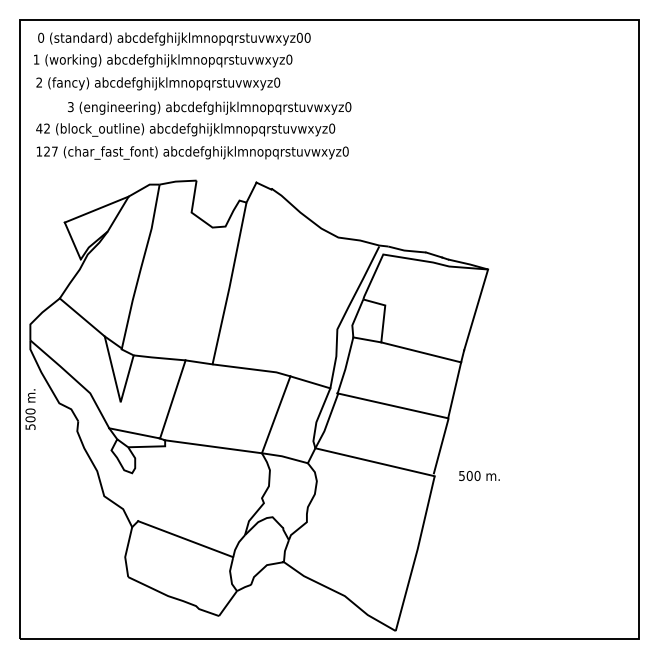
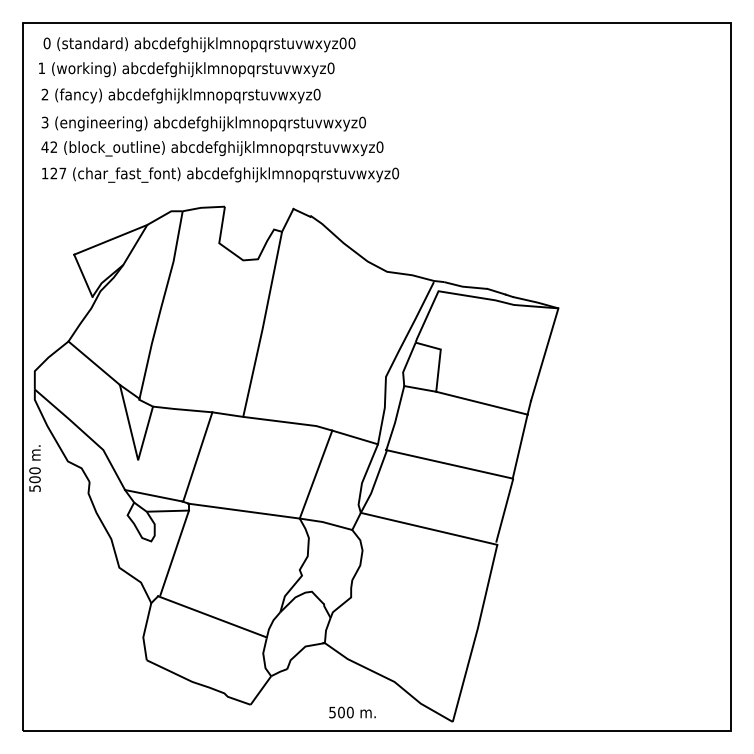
text: (209, 107) -> (203, 123), moved
text: (479, 475) -> (352, 712), moved
line: (152, 482) -> (174, 552), added

